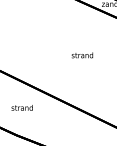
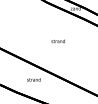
text: (21, 107) -> (33, 79), moved

